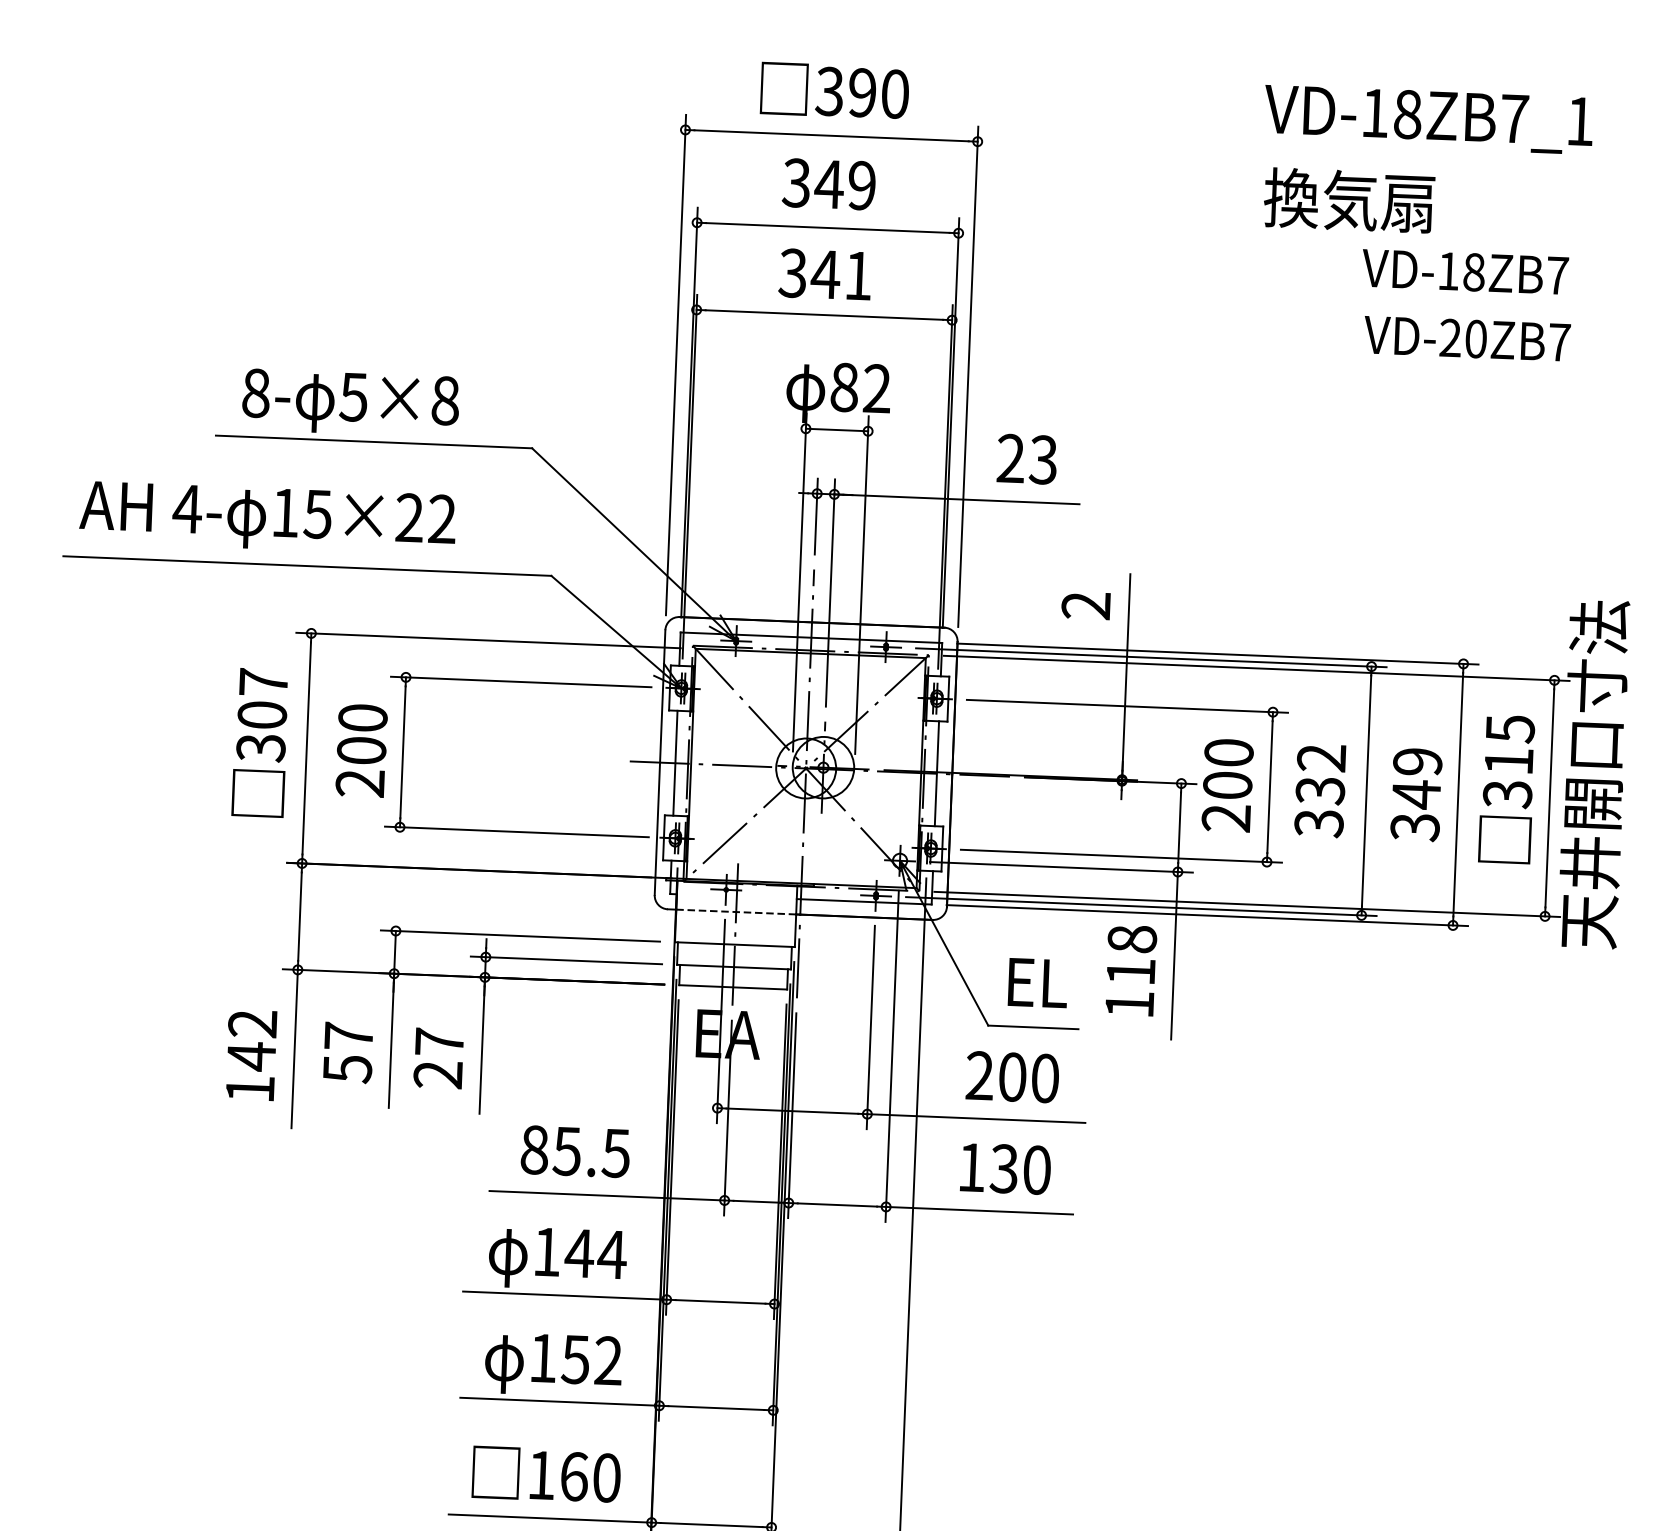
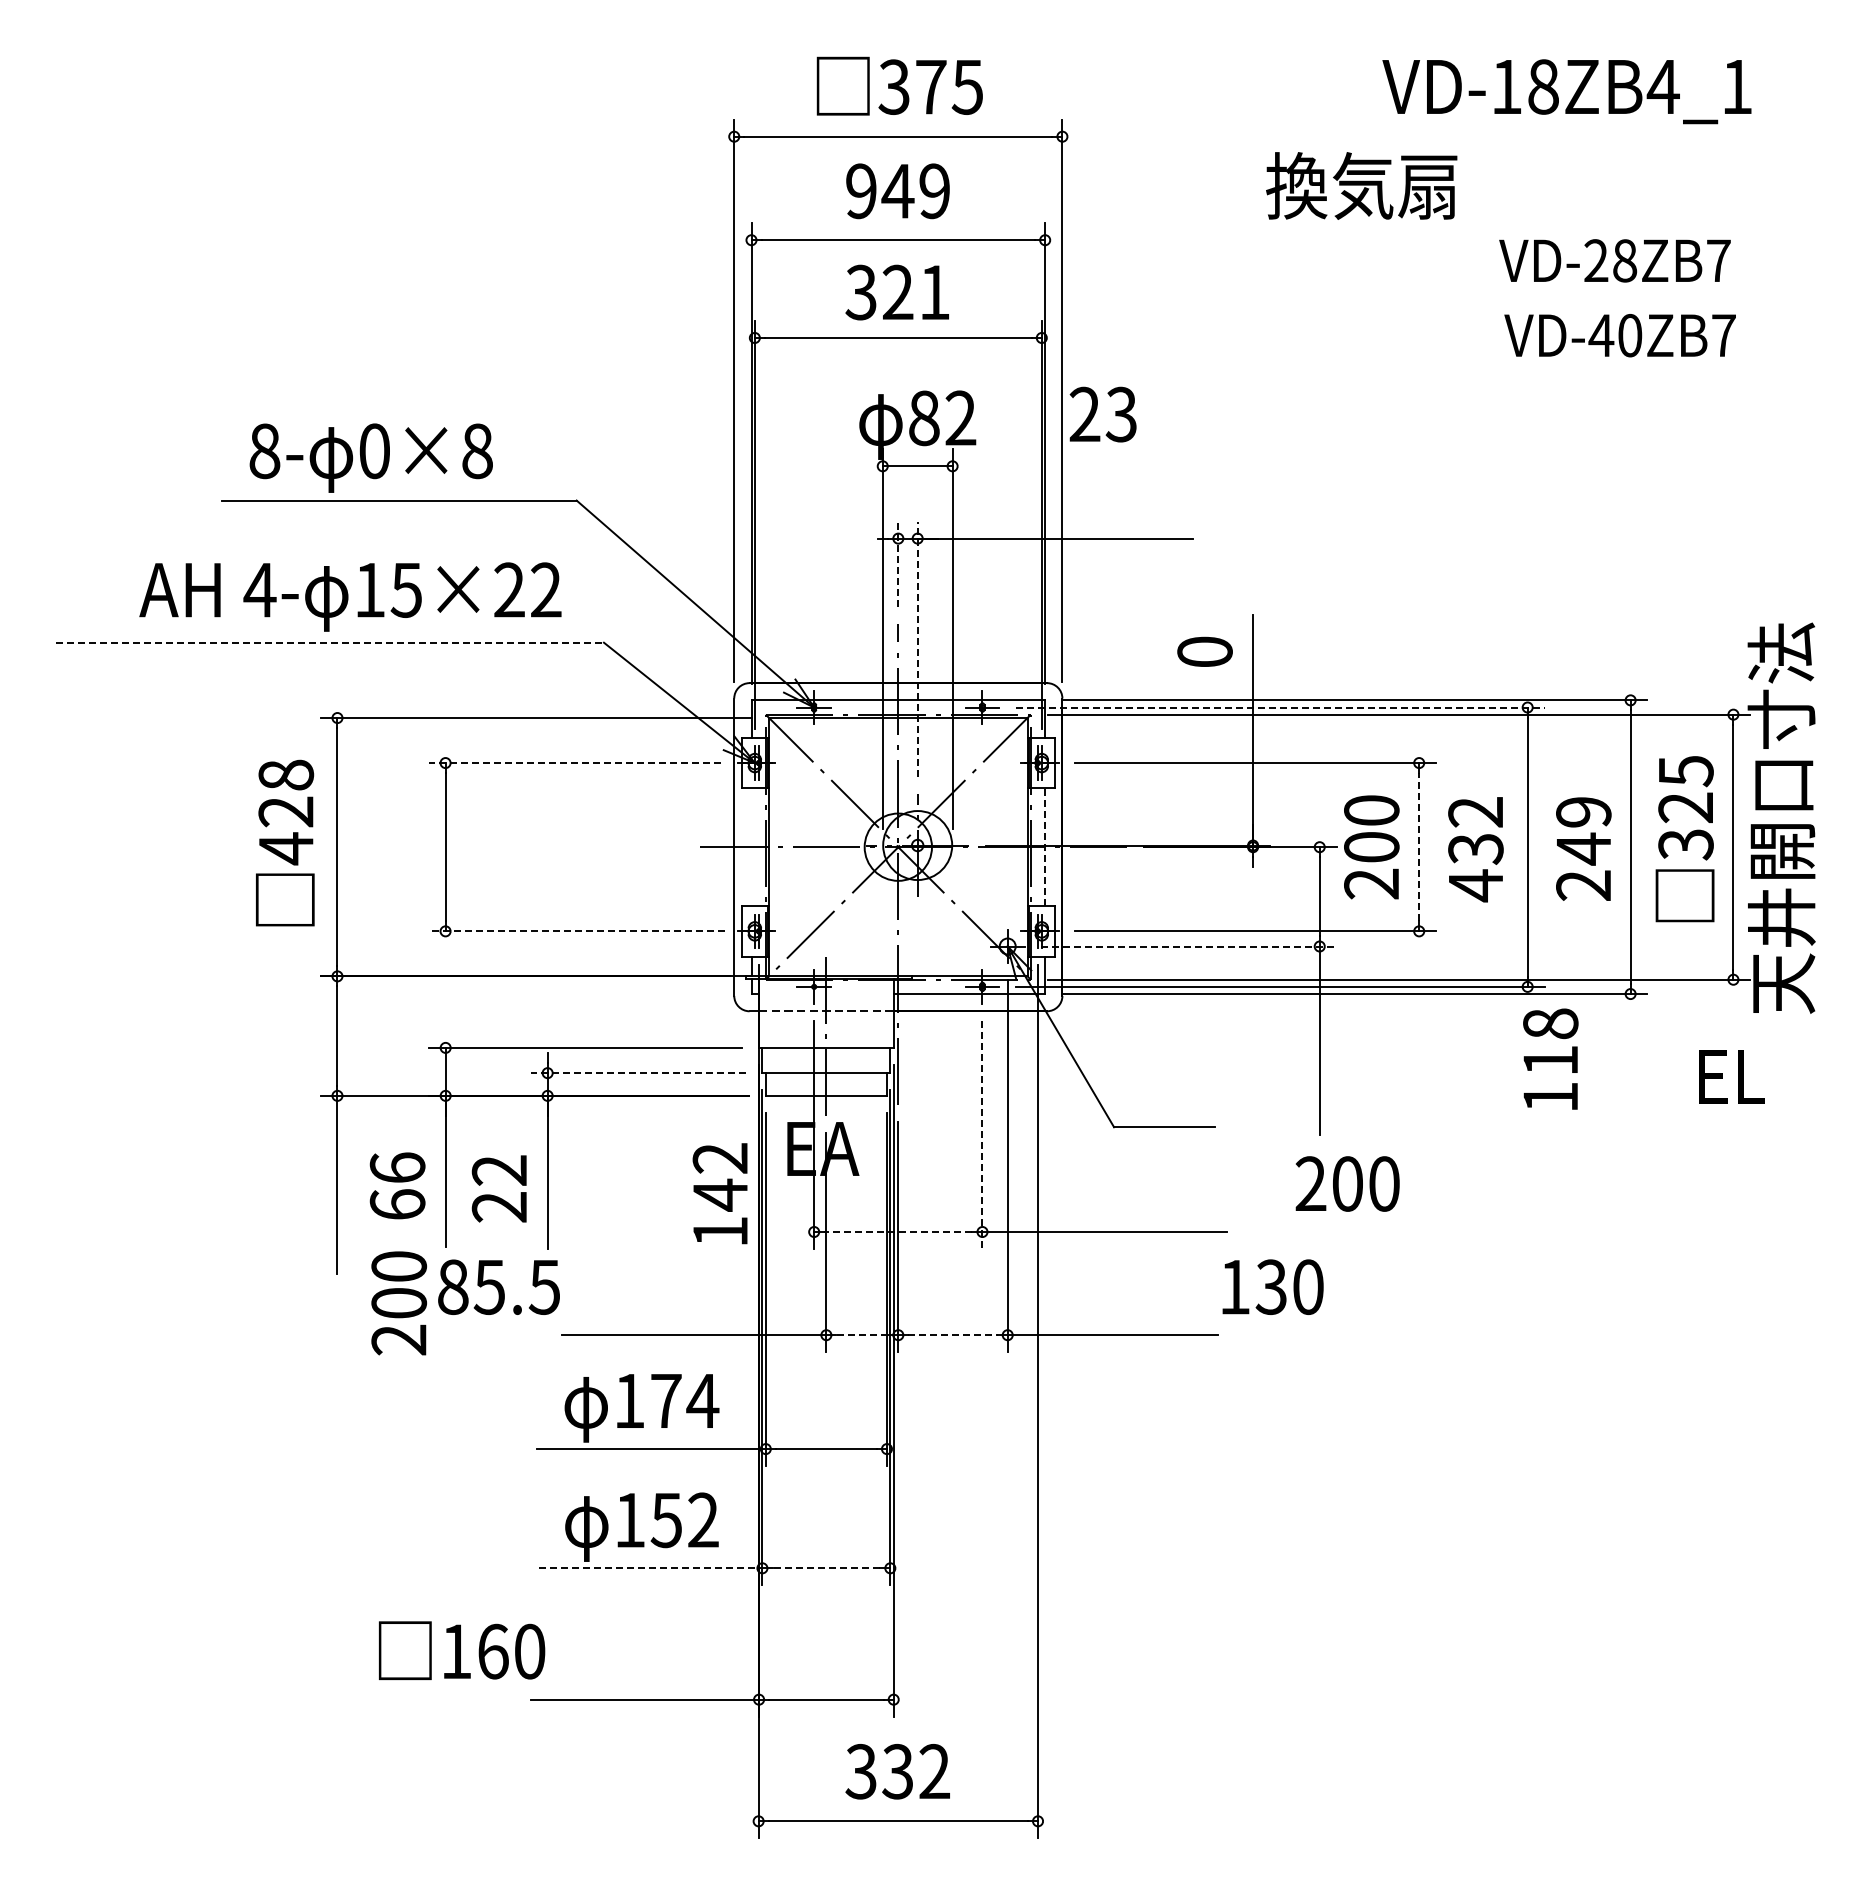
text: (878, 92) -> (949, 86), 390 -> 375
text: (1513, 118) -> (1662, 86), VD-18ZB7_1 -> VD-18ZB4_1
text: (795, 183) -> (860, 191), 349 -> 949
text: (1349, 200) -> (1361, 185), moved
text: (1448, 271) -> (1596, 260), VD-18ZB7 -> VD-28ZB7
text: (825, 273) -> (897, 291), 341 -> 321
text: (1450, 337) -> (1601, 335), VD-20ZB7 -> VD-40ZB7
text: (352, 397) -> (373, 451), 5×8 -> 0×8
text: (1026, 459) -> (1102, 414), moved
line: (816, 516) -> (898, 564), solid -> dashed
text: (267, 517) -> (350, 596), moved
line: (306, 565) -> (329, 642), solid -> dashed
line: (830, 593) -> (917, 649), solid -> dashed
text: (1085, 605) -> (1204, 651), 2 -> 0
line: (1151, 657) -> (1280, 707), solid -> dashed
line: (520, 682) -> (574, 763), solid -> dashed
text: (262, 715) -> (286, 812), 307 -> 428
text: (361, 750) -> (398, 1303), moved
text: (1508, 761) -> (1685, 807), 315 -> 325
line: (675, 763) -> (751, 847), removed
line: (937, 774) -> (1045, 847), solid -> dashed
line: (1270, 786) -> (1419, 846), solid -> dashed
text: (1318, 823) -> (1475, 885), 332 -> 432
text: (1414, 827) -> (1583, 885), 349 -> 249
line: (516, 832) -> (576, 931), solid -> dashed
line: (1061, 867) -> (1188, 946), solid -> dashed
line: (565, 960) -> (637, 1073), solid -> dashed
text: (1130, 969) -> (1550, 1058), moved
text: (1037, 982) -> (1731, 1076), moved
line: (870, 1028) -> (982, 1135), solid -> dashed
text: (438, 1042) -> (498, 1170), 27 -> 22
text: (348, 1052) -> (397, 1186), 57 -> 66
text: (250, 1055) -> (719, 1193), moved
text: (1012, 1076) -> (1347, 1183), moved
line: (791, 1111) -> (897, 1232), solid -> dashed
text: (575, 1151) -> (498, 1286), moved
text: (1005, 1168) -> (1272, 1286), moved
line: (756, 1202) -> (862, 1335), solid -> dashed
line: (837, 1205) -> (953, 1335), solid -> dashed
text: (579, 1252) -> (665, 1400), 144 -> 174
line: (559, 1401) -> (650, 1568), solid -> dashed
line: (716, 1408) -> (826, 1568), solid -> dashed
text: (546, 1474) -> (462, 1650), moved

